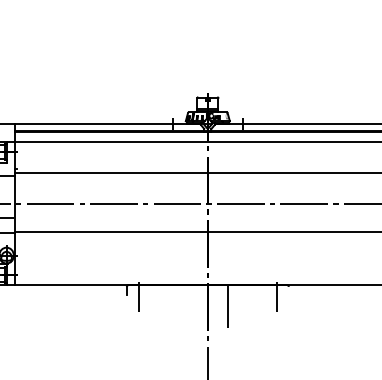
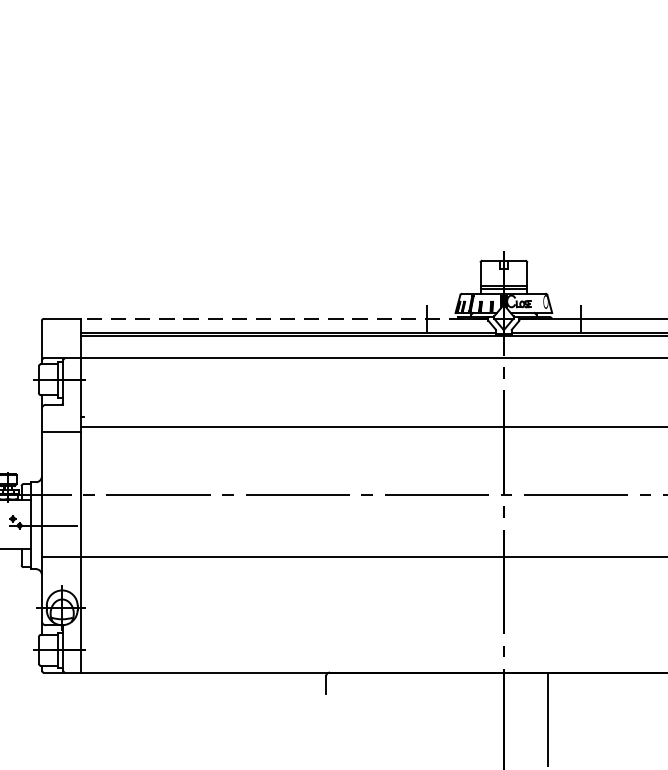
line: (107, 123) -> (283, 317), solid -> dashed
line: (139, 297) -> (353, 699), removed
line: (276, 297) -> (654, 699), removed

